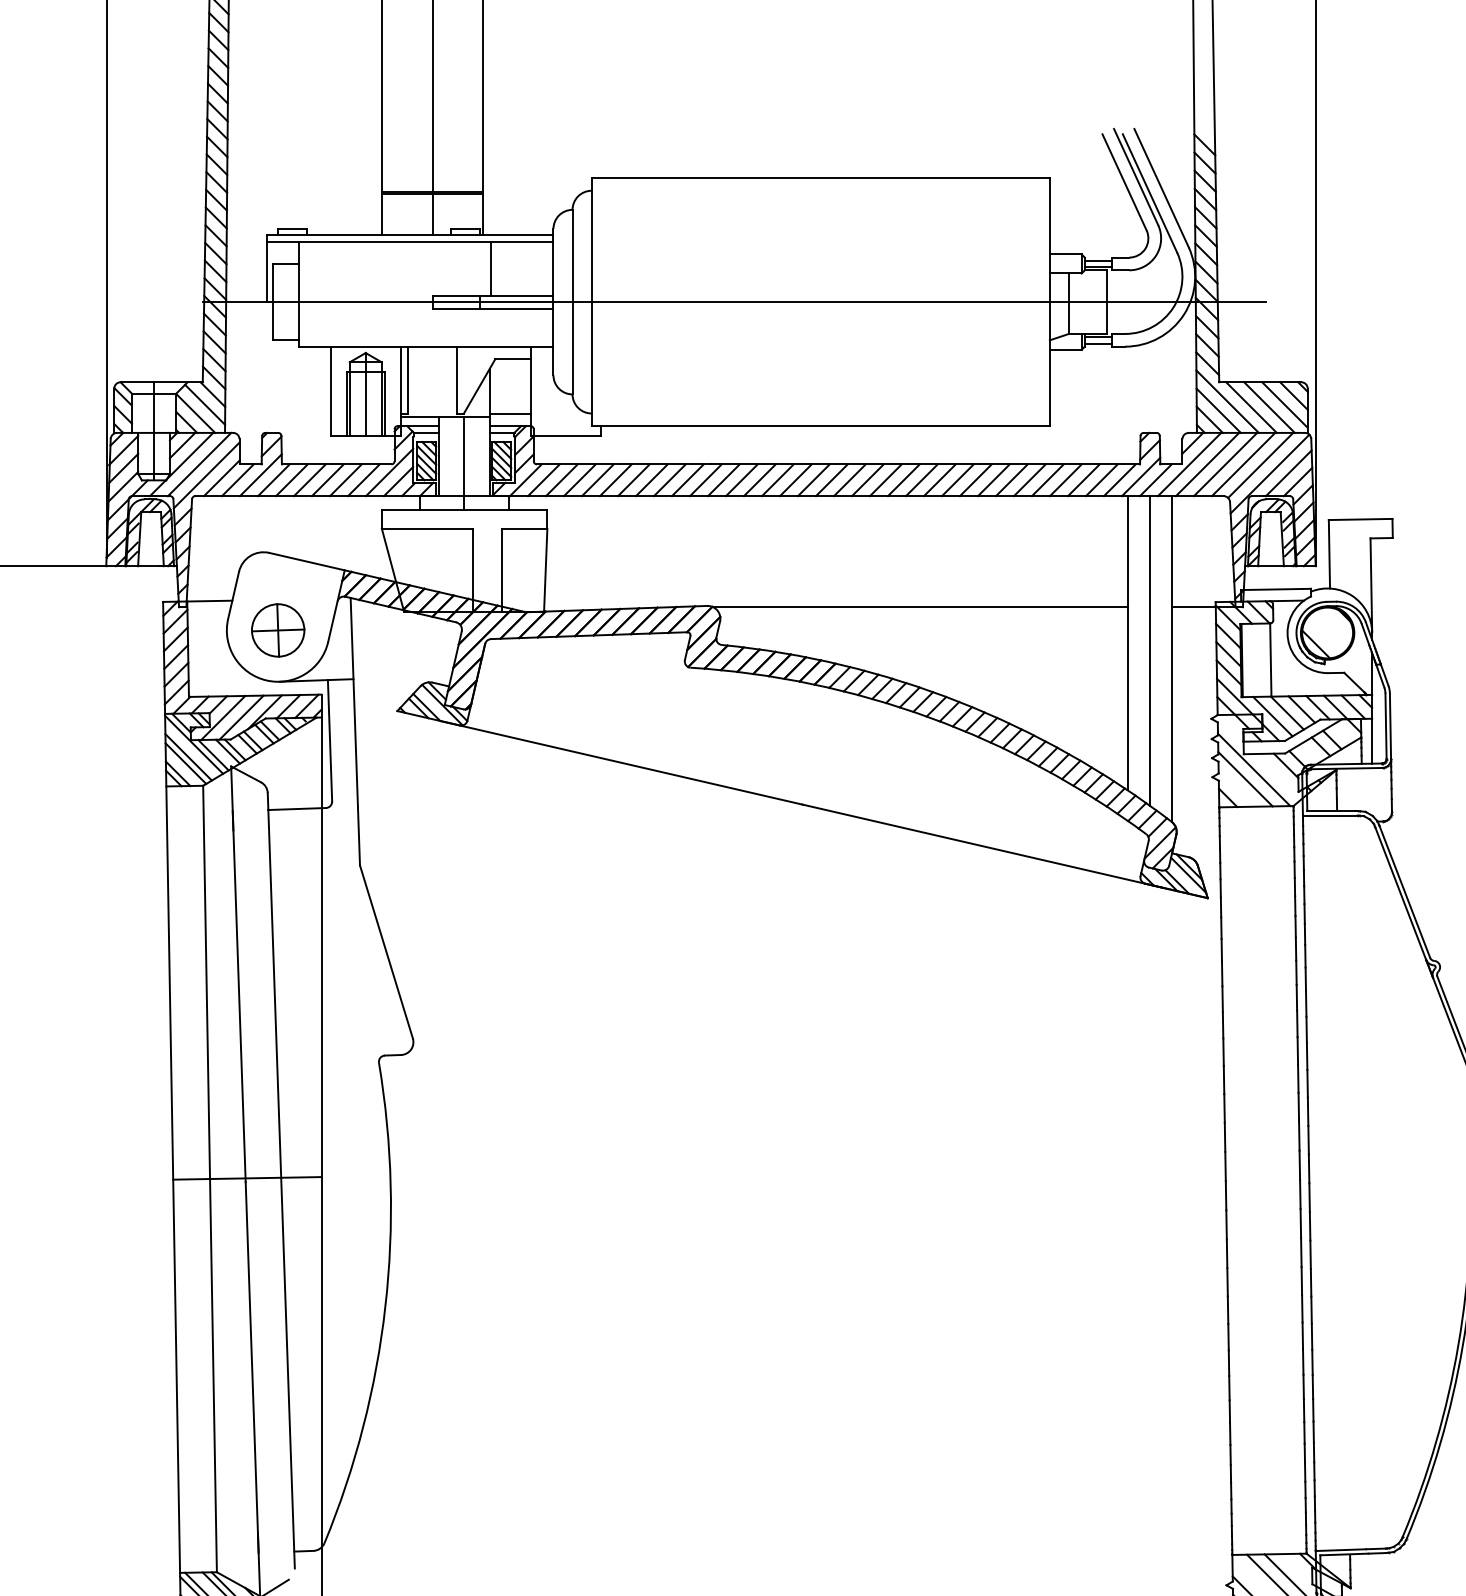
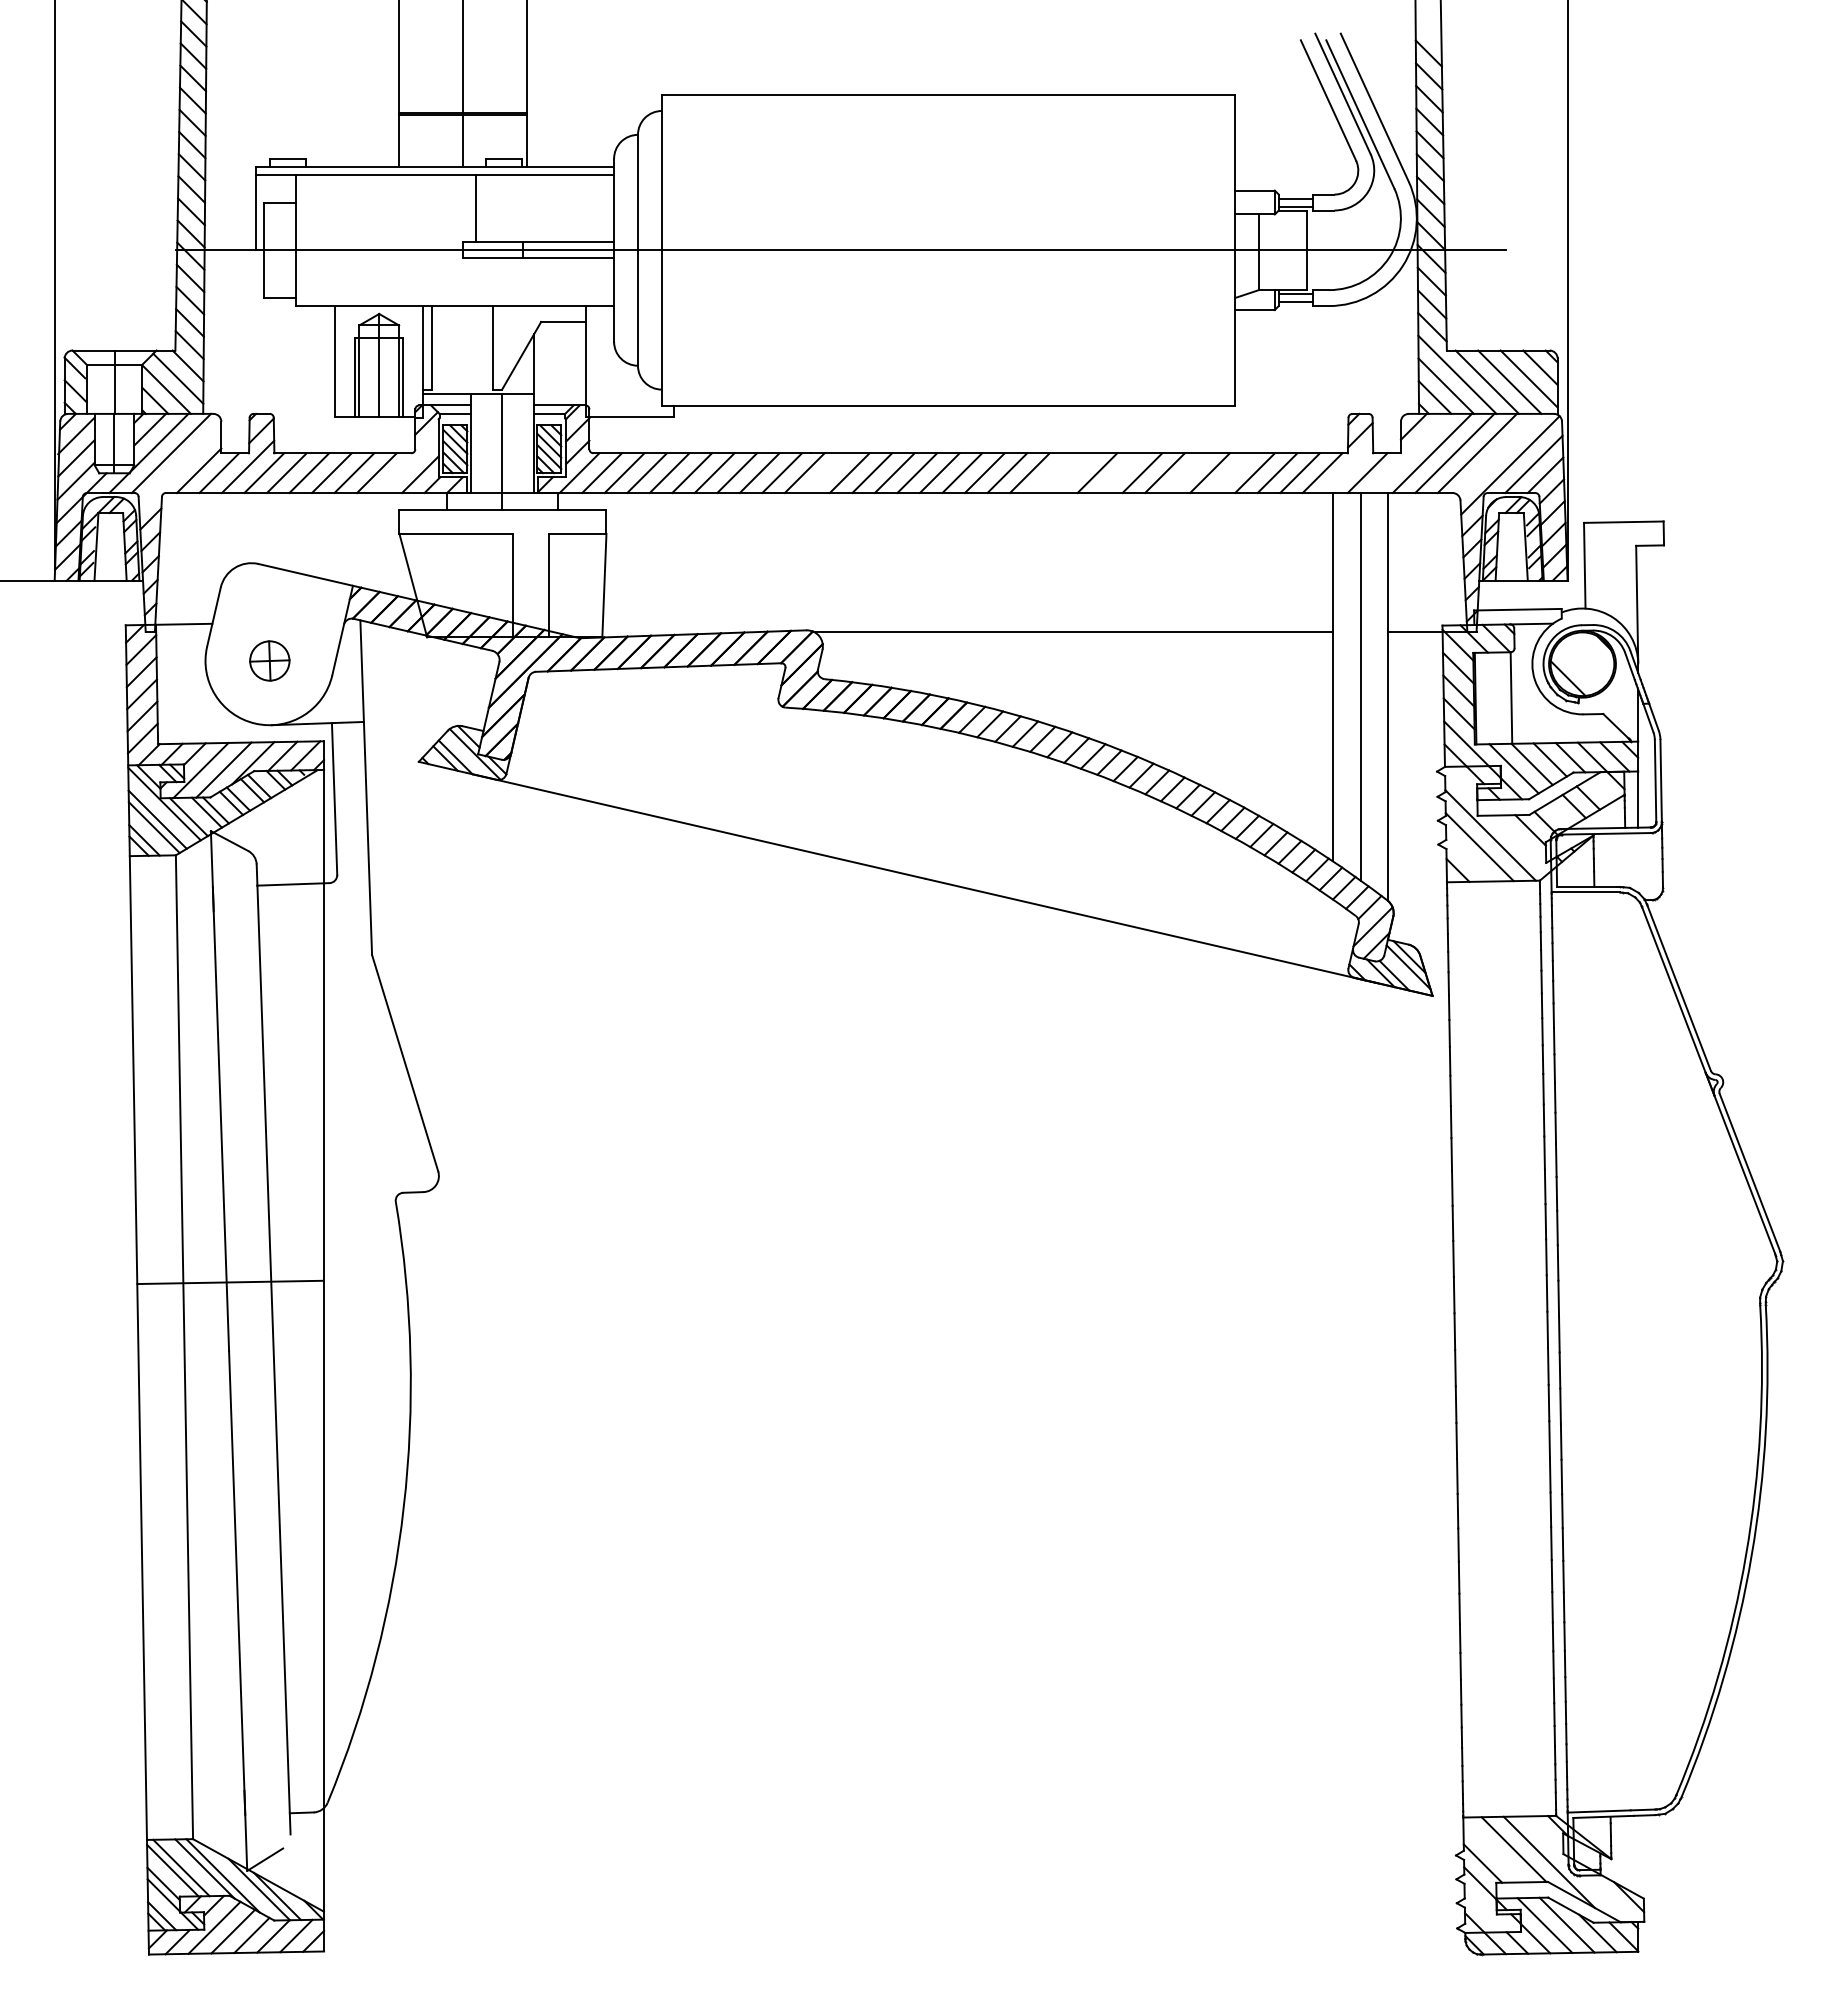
line: (490, 268) -> (475, 208), moved
line: (510, 413) -> (560, 389), removed
line: (1189, 464) -> (1409, 453), removed
line: (1260, 465) -> (1498, 454), removed
line: (389, 472) -> (408, 463), removed
line: (206, 475) -> (180, 467), removed
line: (1141, 477) -> (1349, 469), removed
line: (724, 480) -> (827, 473), removed
line: (903, 480) -> (1052, 473), removed
line: (921, 480) -> (1074, 473), removed
line: (957, 480) -> (1119, 473), removed
line: (1011, 480) -> (1187, 473), removed
line: (1047, 480) -> (1232, 473), removed
part: (278, 630) -> (269, 660), size x0.6
line: (247, 1178) -> (230, 1282), moved

